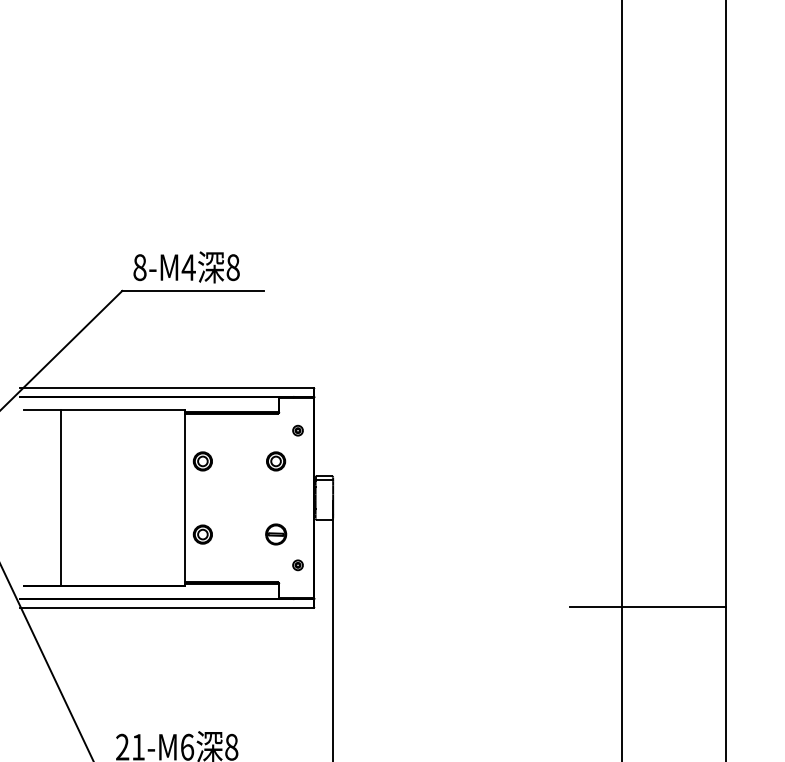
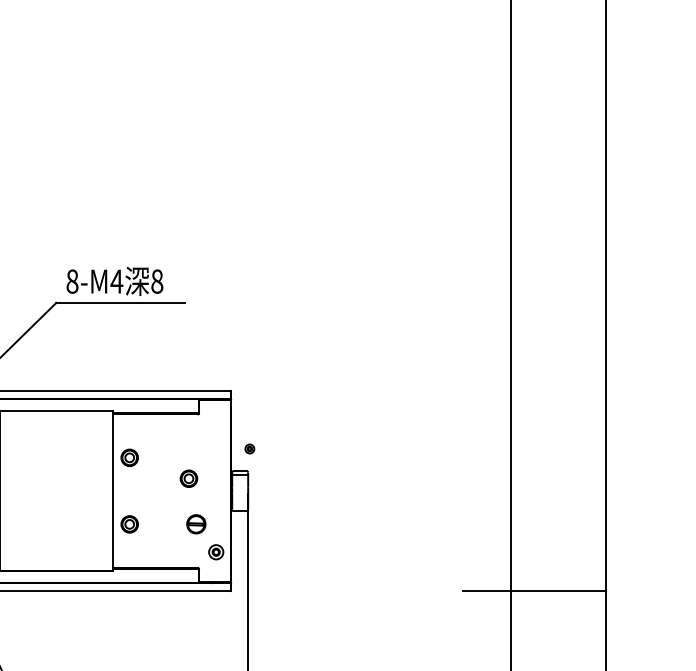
part: (297, 430) -> (249, 448), moved
part: (276, 461) -> (189, 478), moved
part: (297, 565) -> (215, 552), size x1.6

